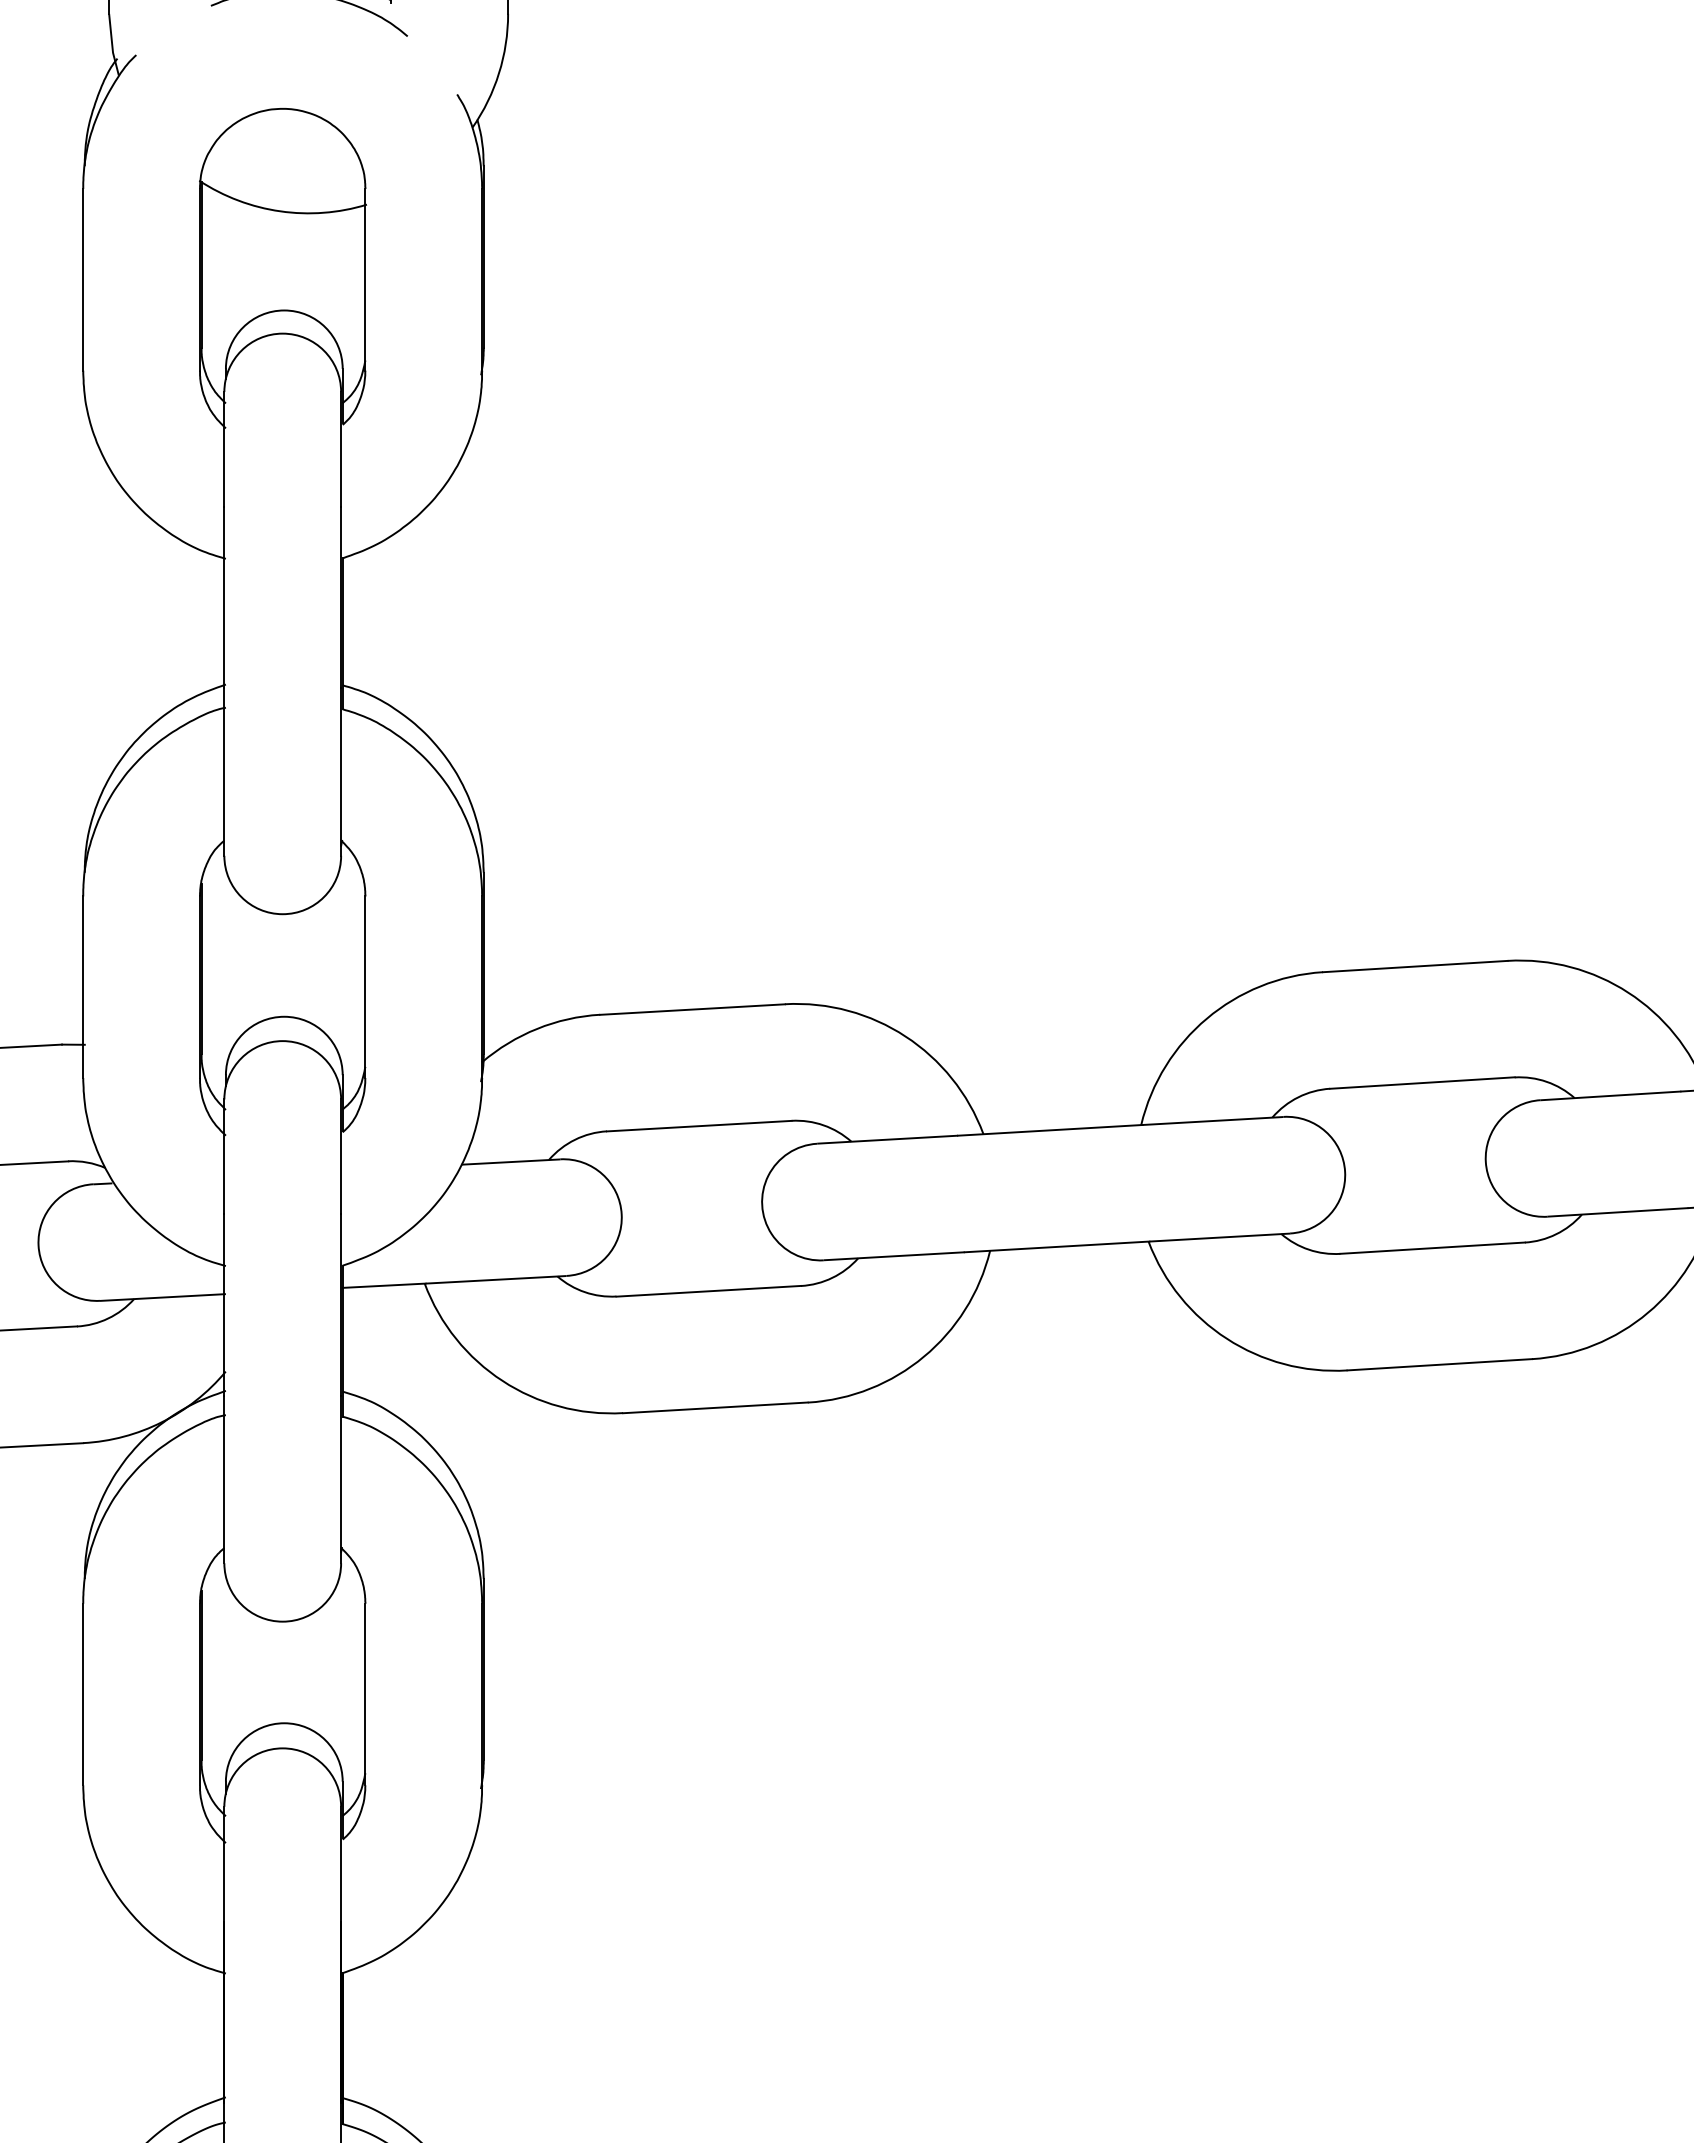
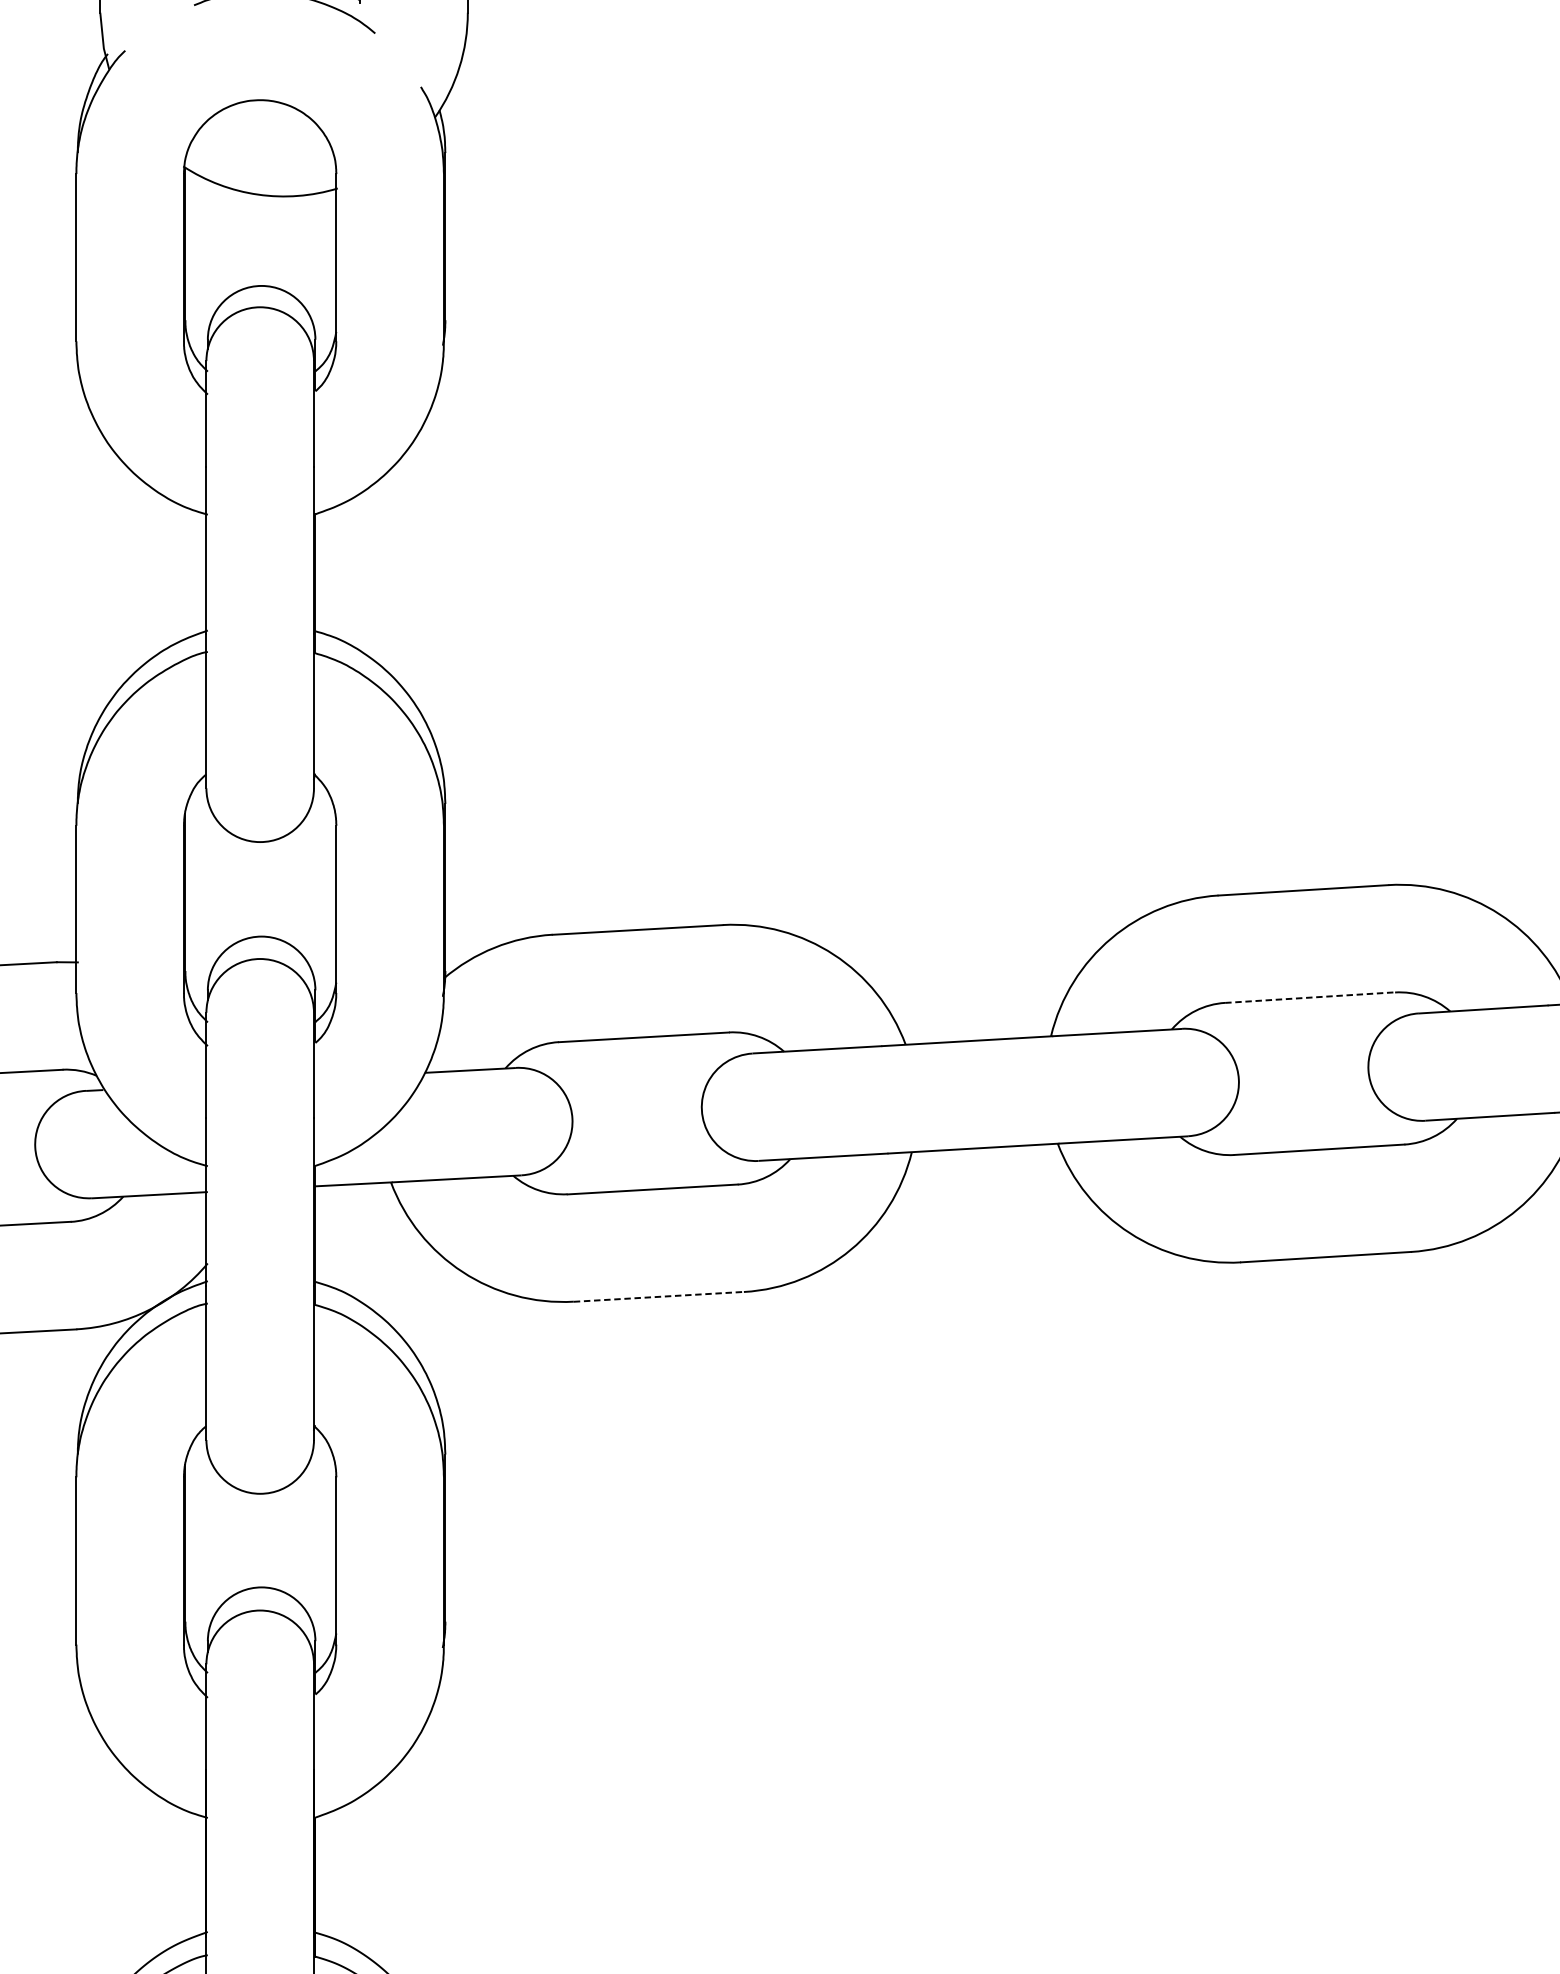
line: (1422, 1083) -> (1310, 998), solid -> dashed
line: (715, 1407) -> (658, 1296), solid -> dashed

